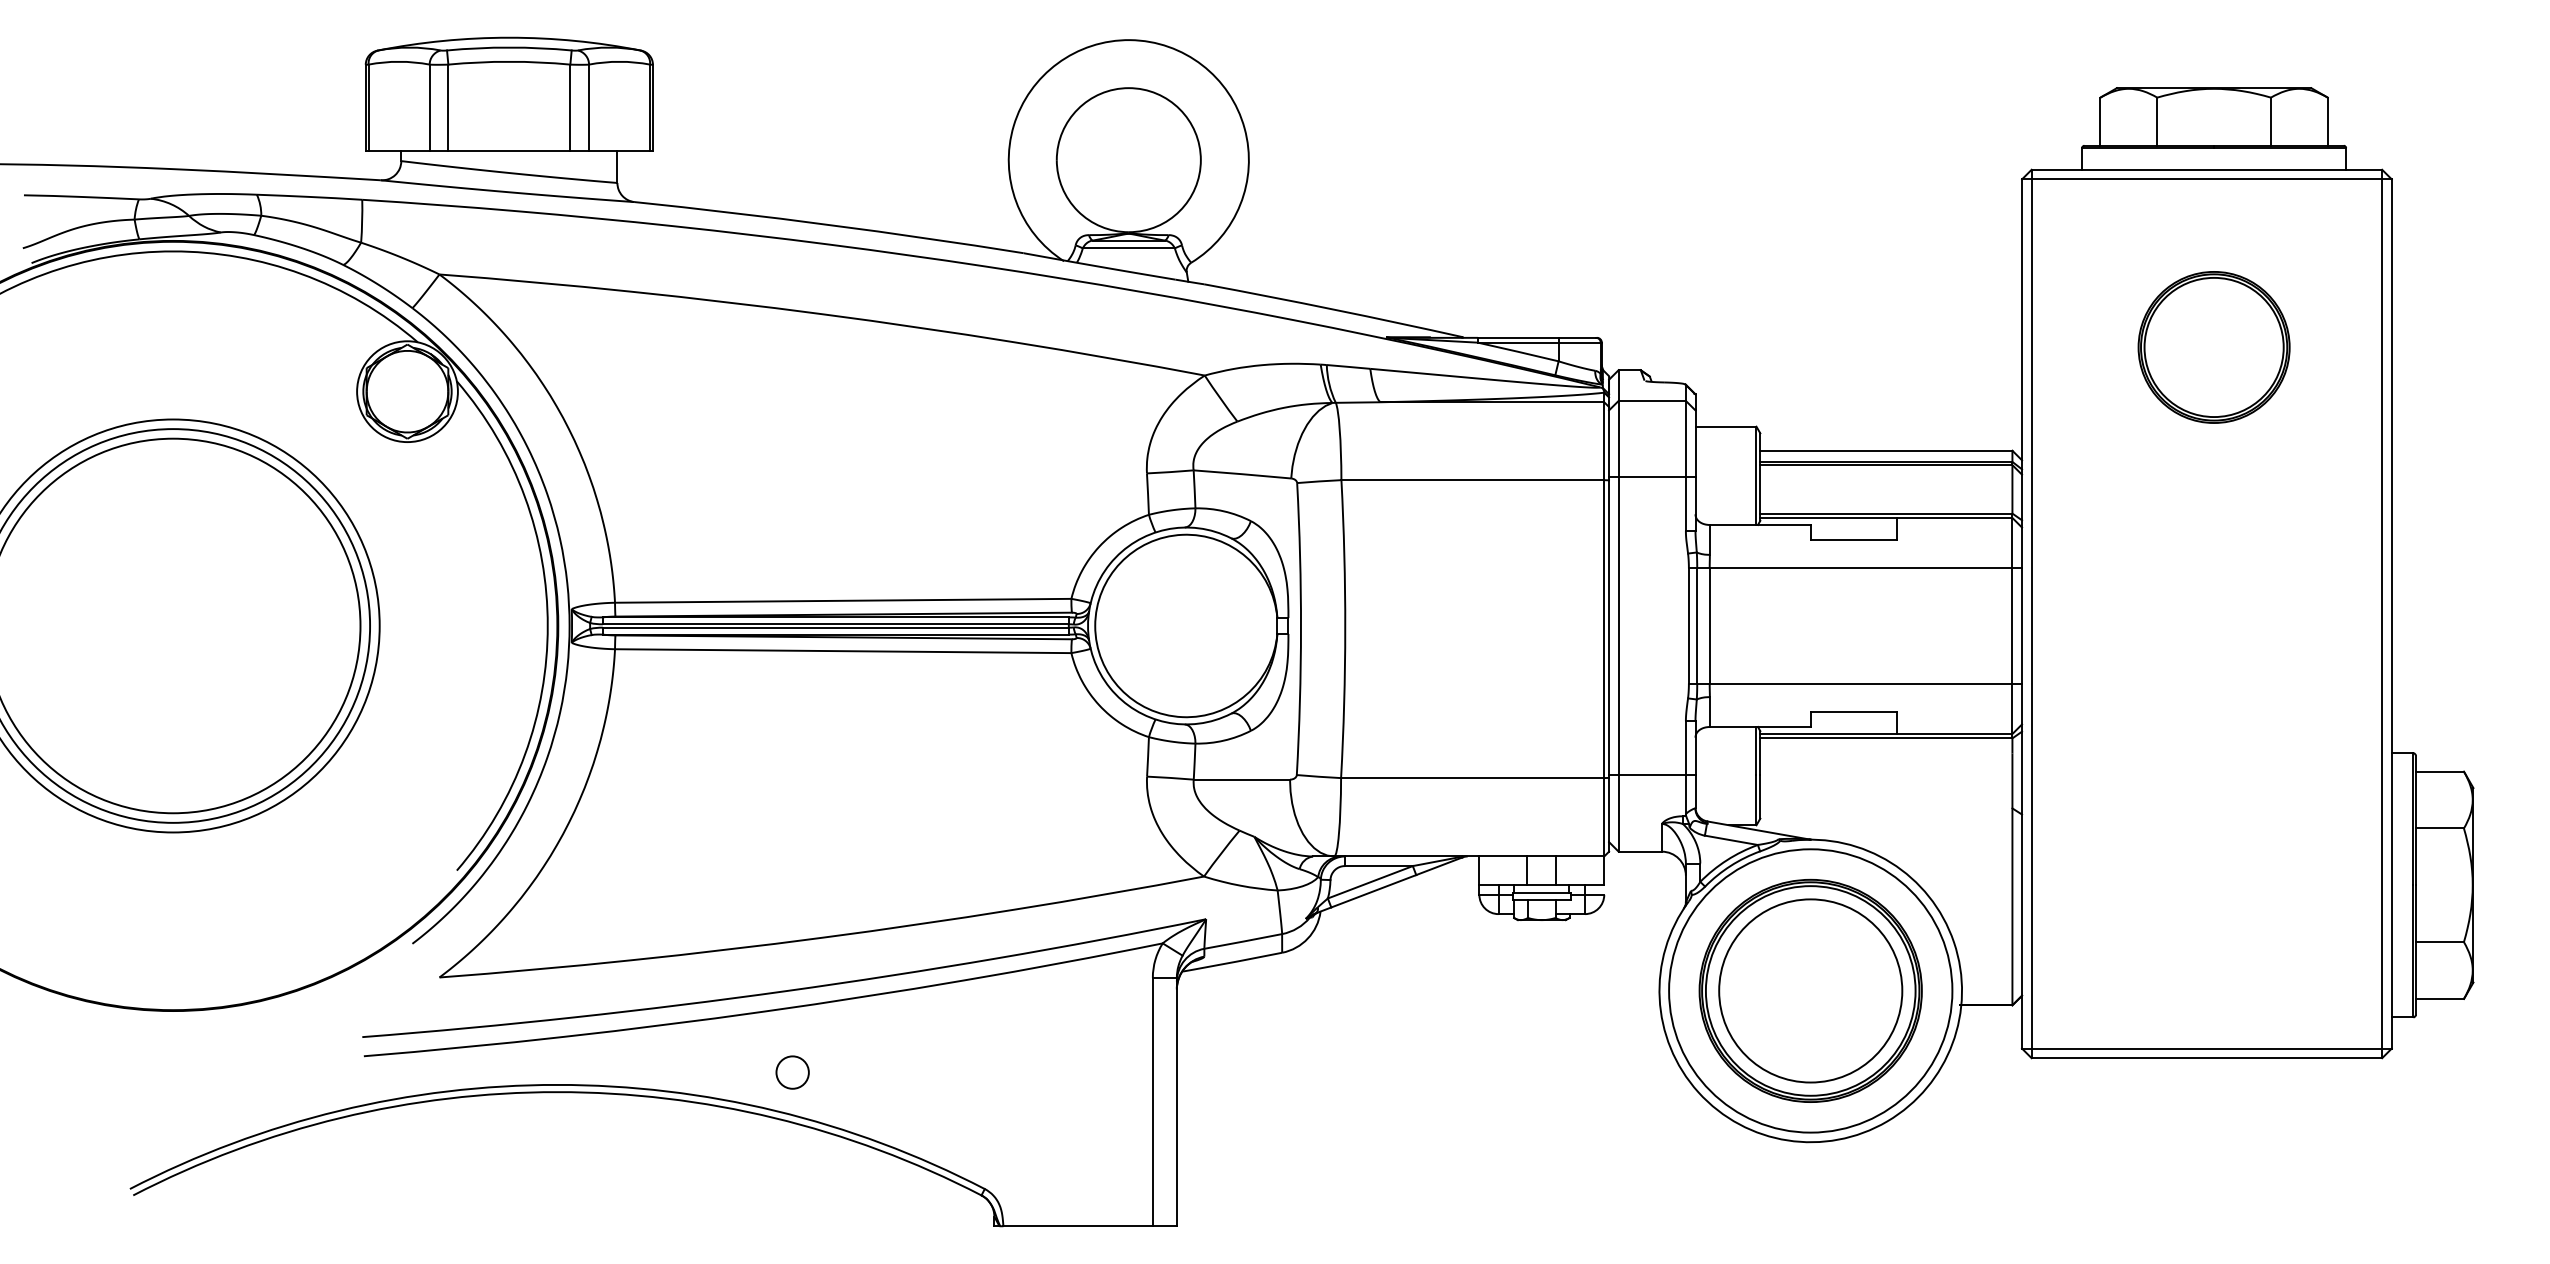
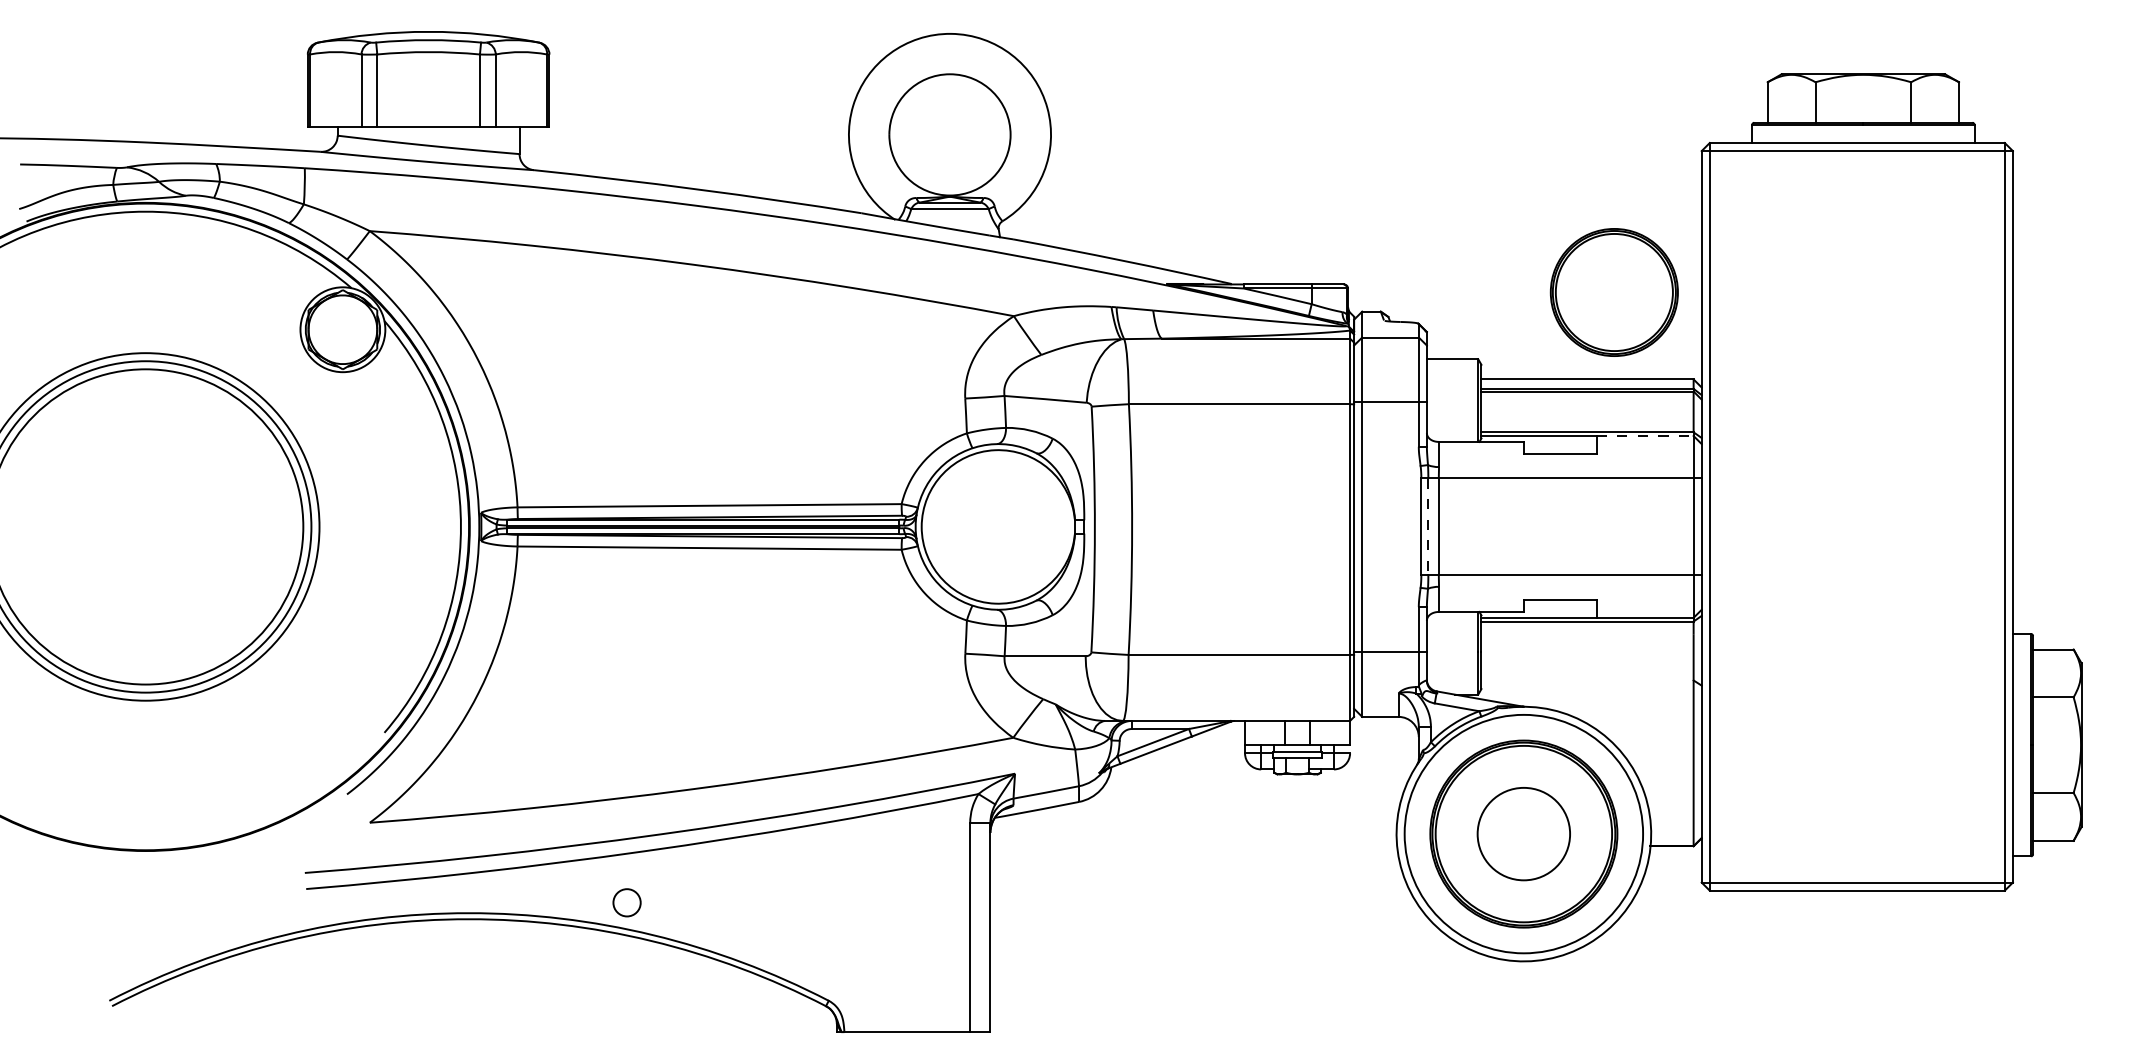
part: (2213, 347) -> (1613, 292), moved
line: (1955, 518) -> (1645, 436), solid -> dashed
line: (1697, 626) -> (1428, 527), solid -> dashed
circle: (1810, 991) -> (1523, 834), size x0.6
circle: (791, 1072) -> (626, 902), moved

